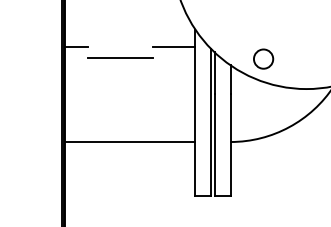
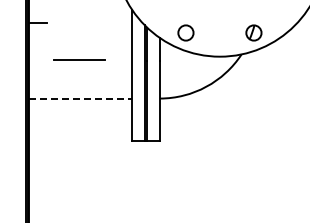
line: (173, 47) -> (114, 23), removed
line: (120, 57) -> (79, 59), moved
line: (130, 141) -> (80, 98), solid -> dashed

